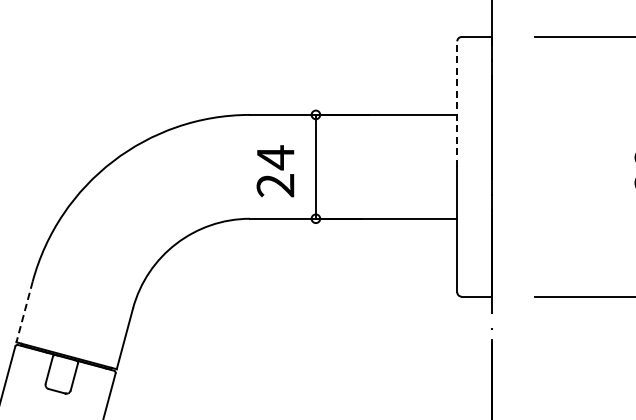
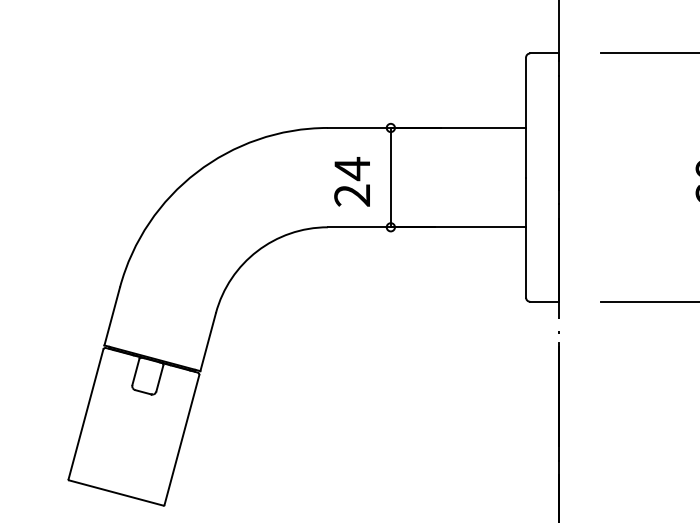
line: (457, 103) -> (526, 117), dashed -> solid
line: (24, 312) -> (112, 316), dashed -> solid

